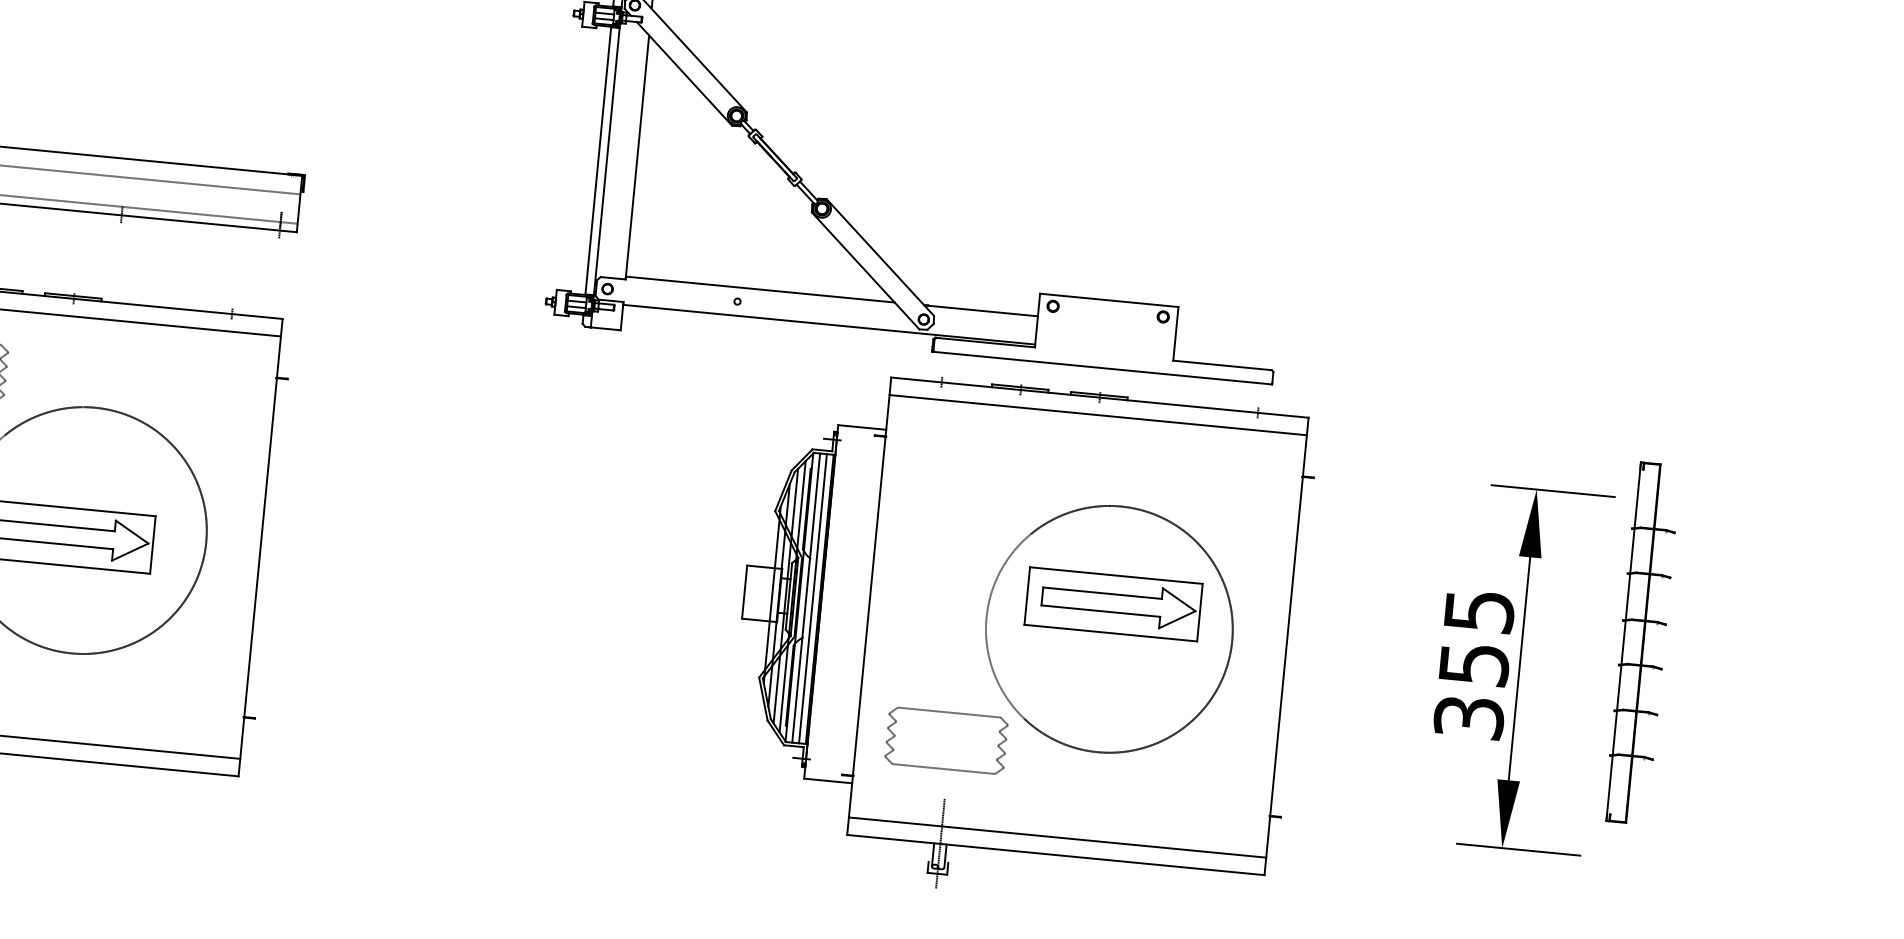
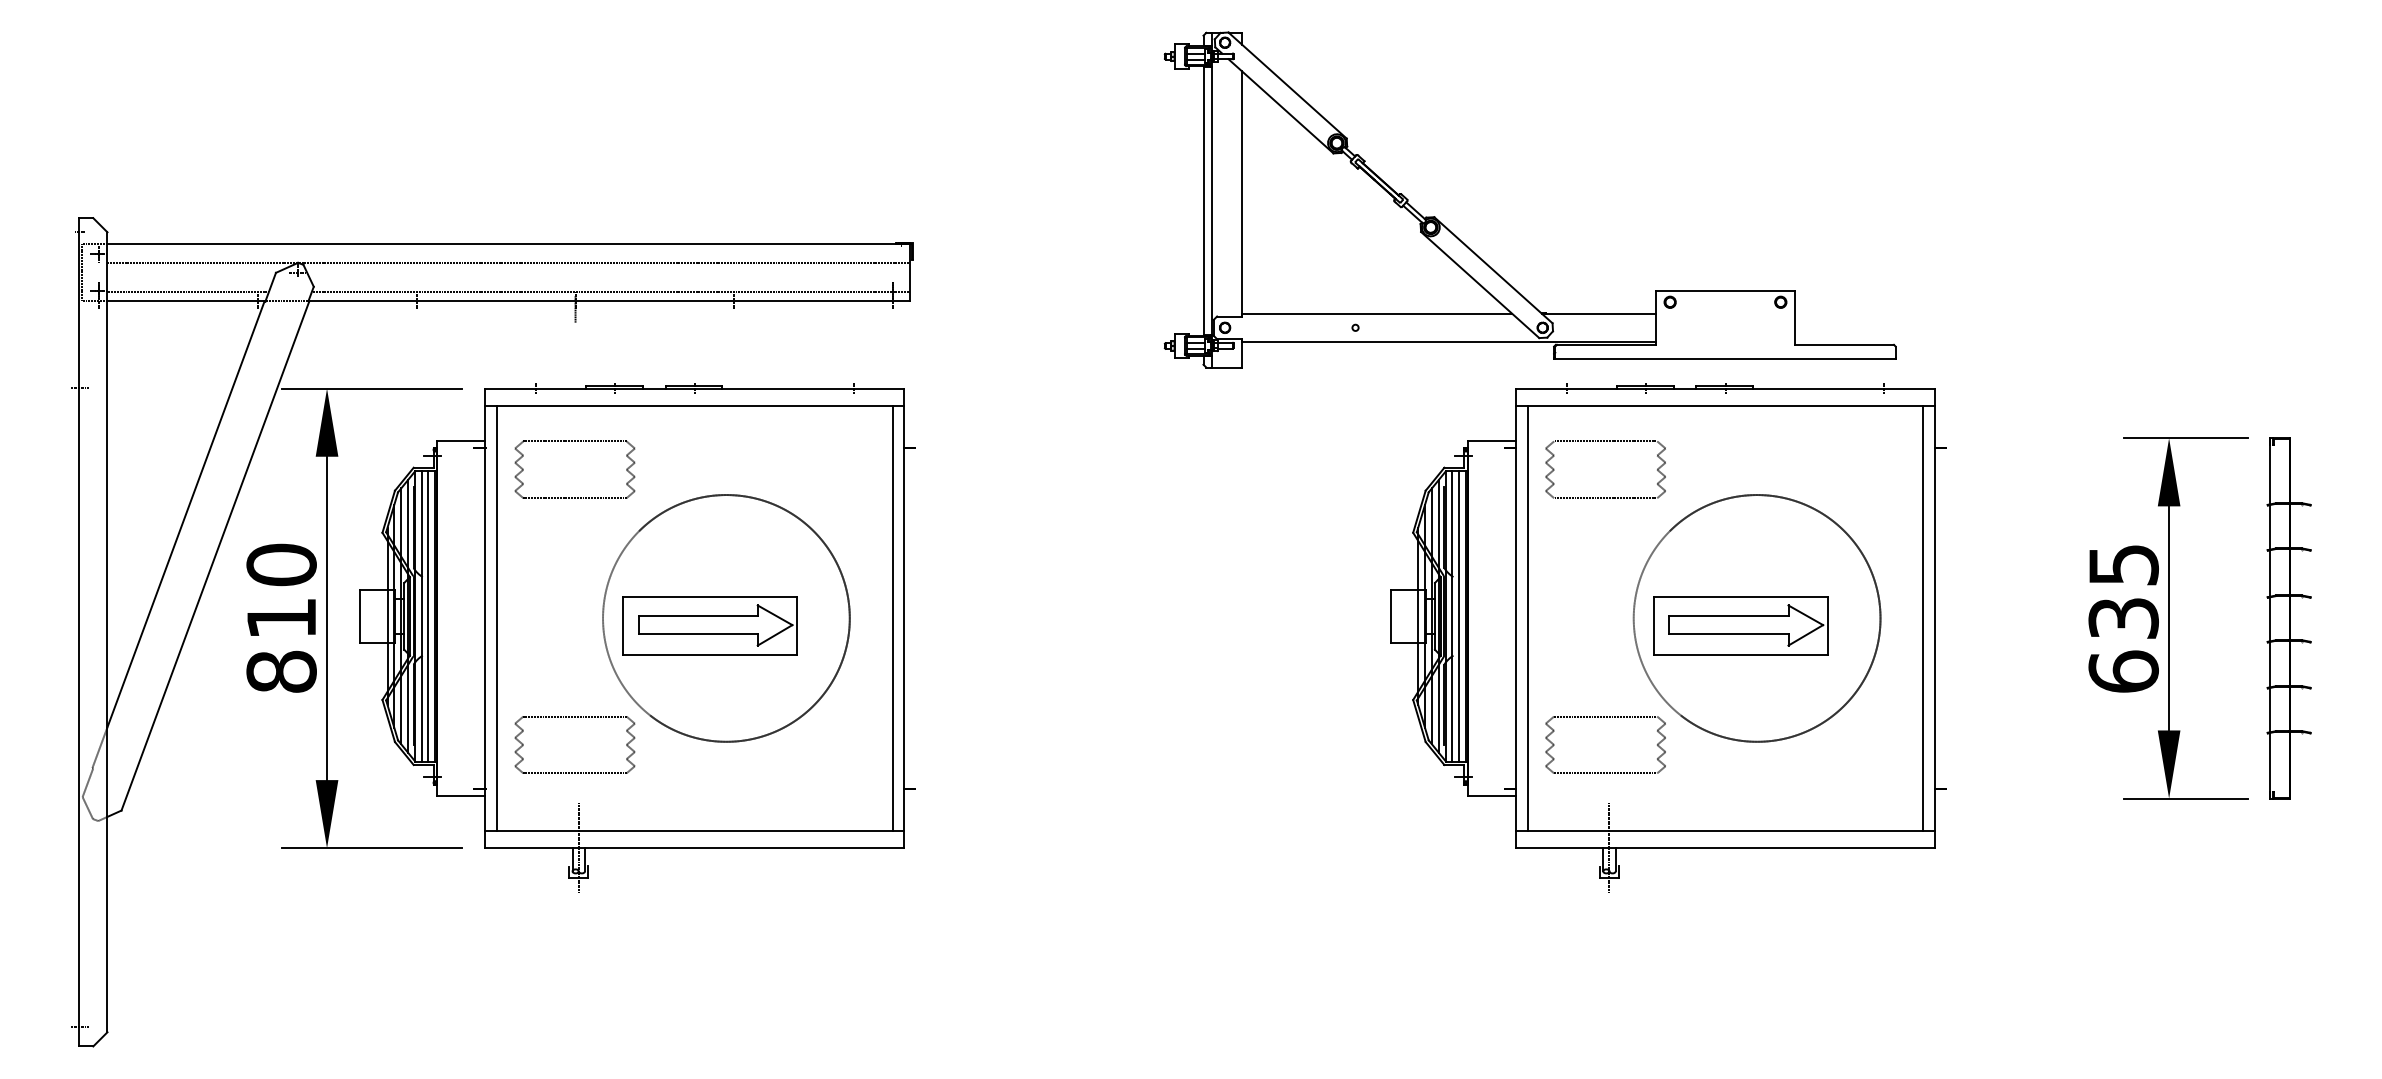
part: (974, 438) -> (1604, 441), added
line: (248, 546) -> (892, 618), added
part: (1113, 603) -> (1740, 625), moved
line: (880, 607) -> (1527, 618), added
part: (1641, 643) -> (2288, 618), moved
line: (1274, 645) -> (1923, 618), added
text: (1471, 691) -> (2123, 645), 355 -> 635

